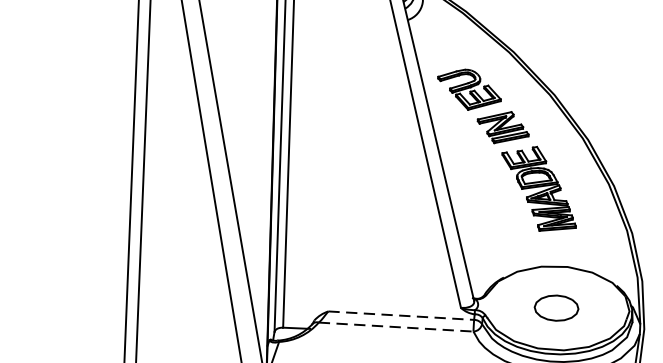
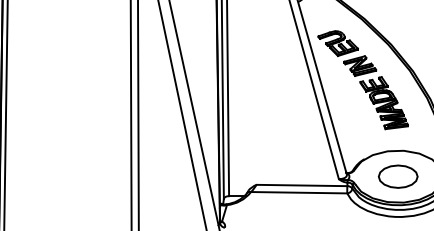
part: (555, 307) -> (397, 176), size x1.43
line: (402, 315) -> (302, 185), dashed -> solid
line: (396, 326) -> (299, 192), dashed -> solid

